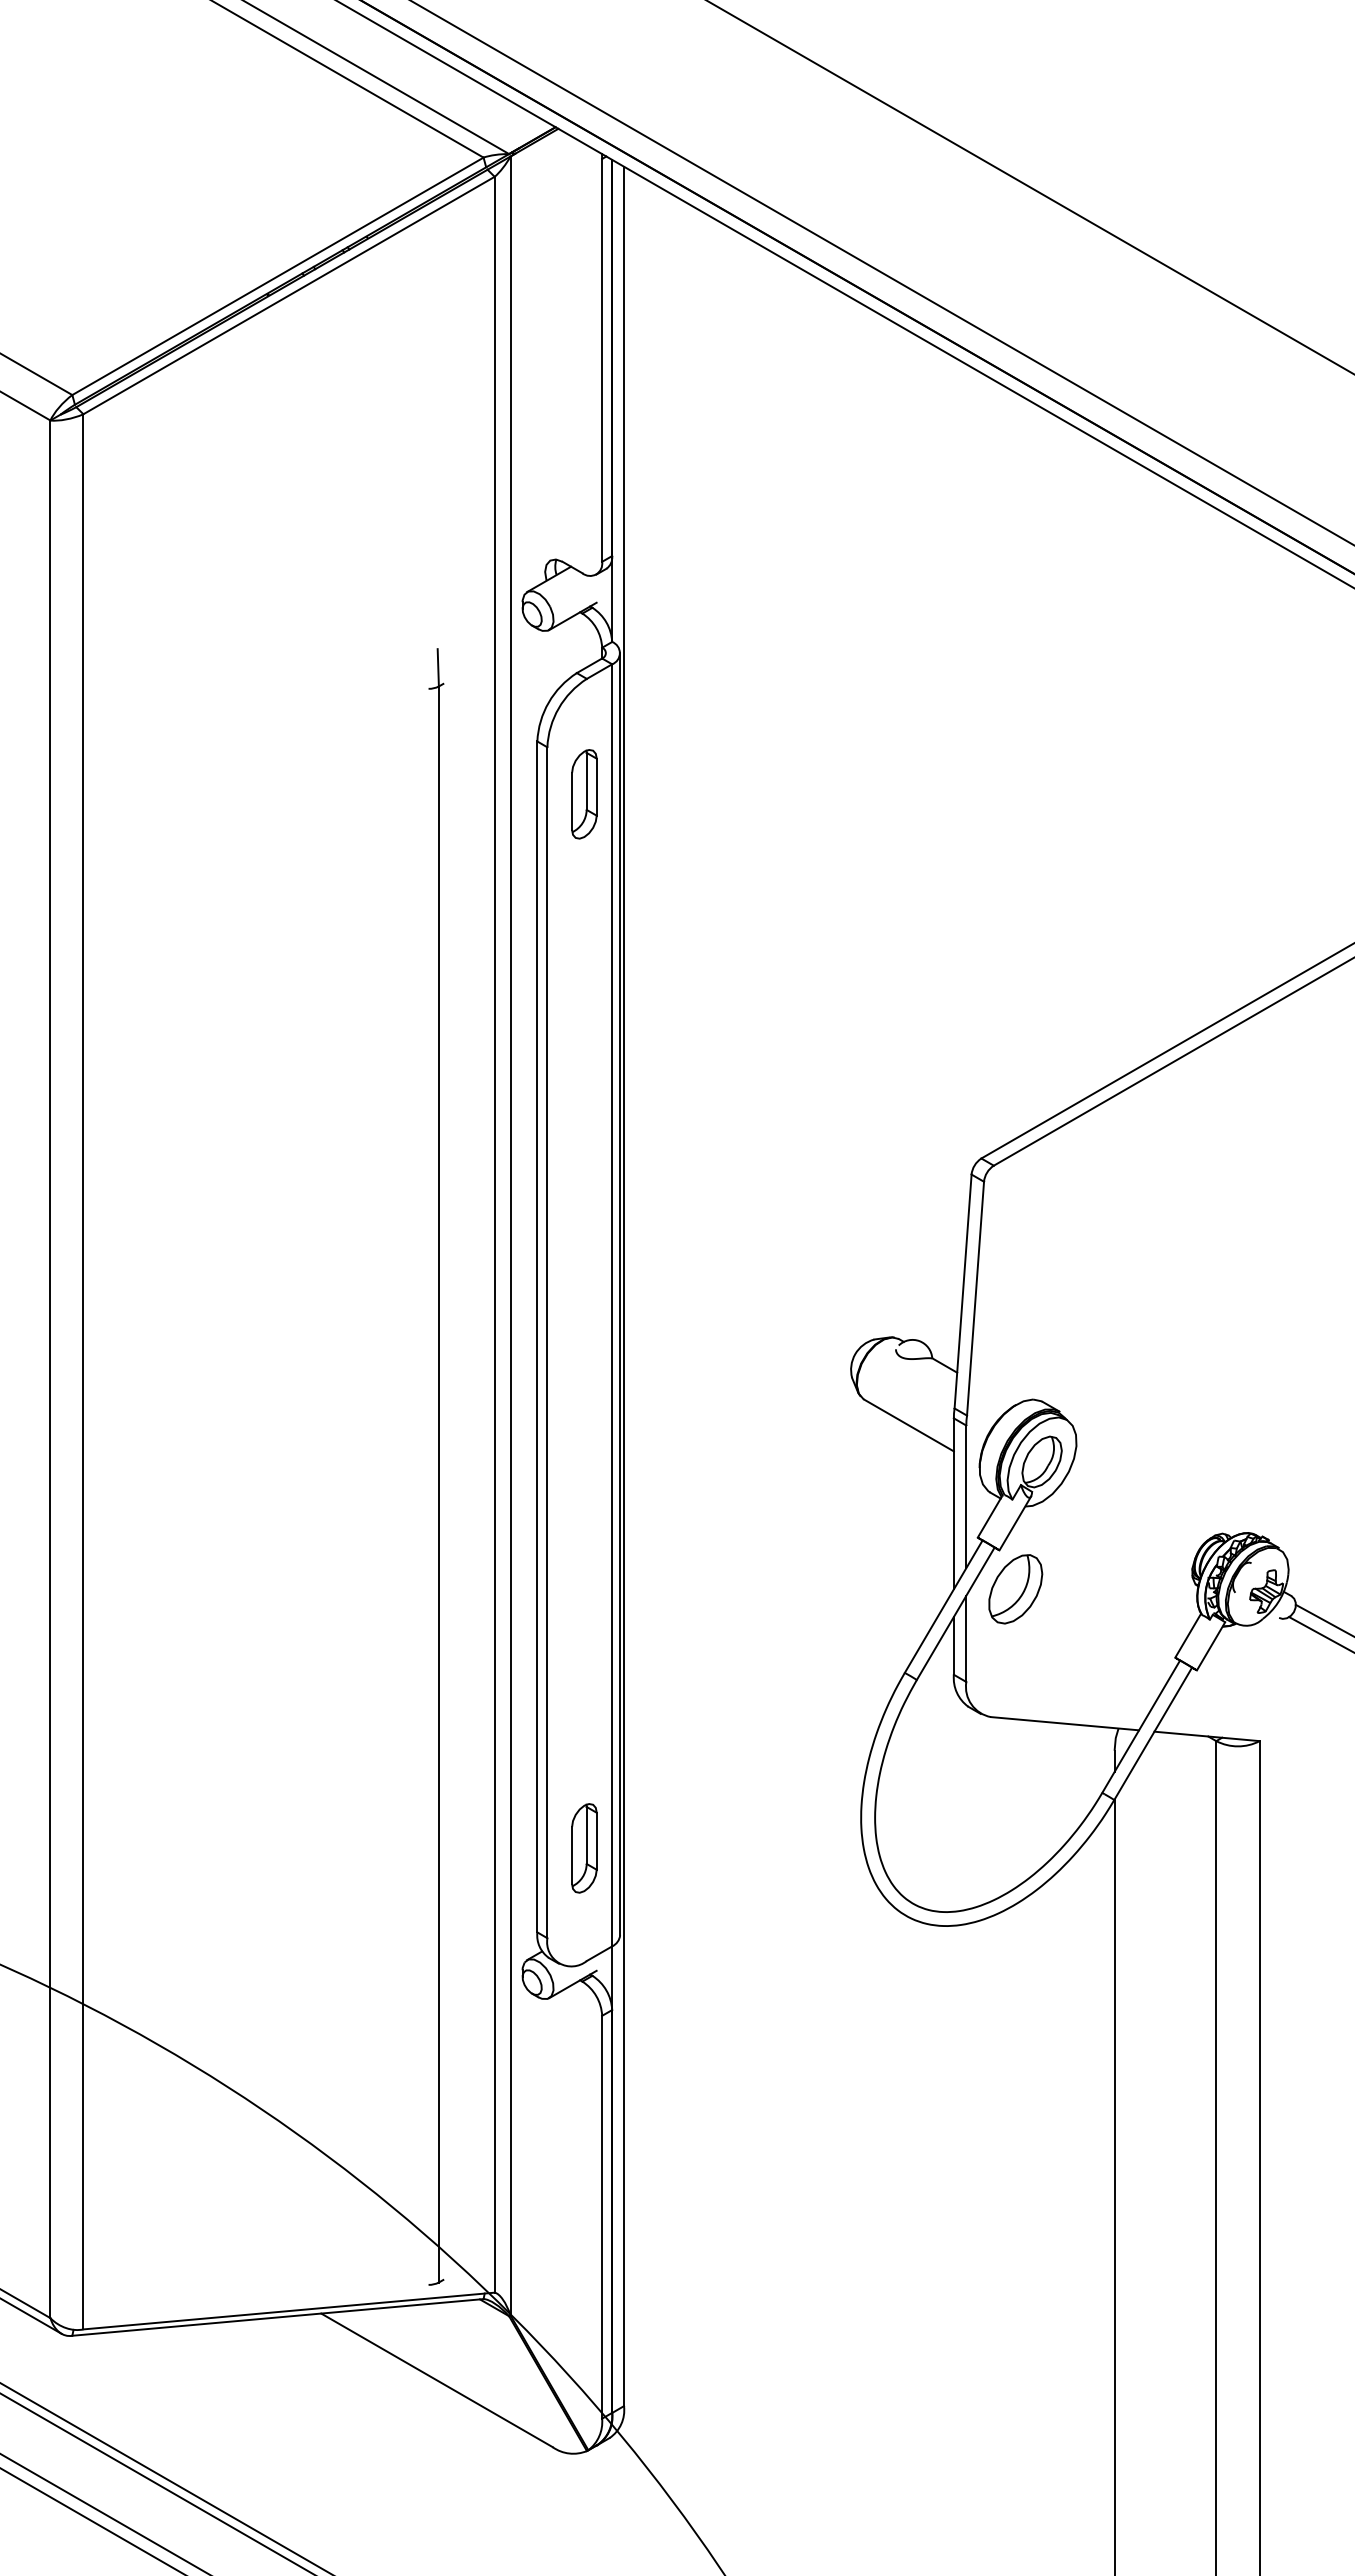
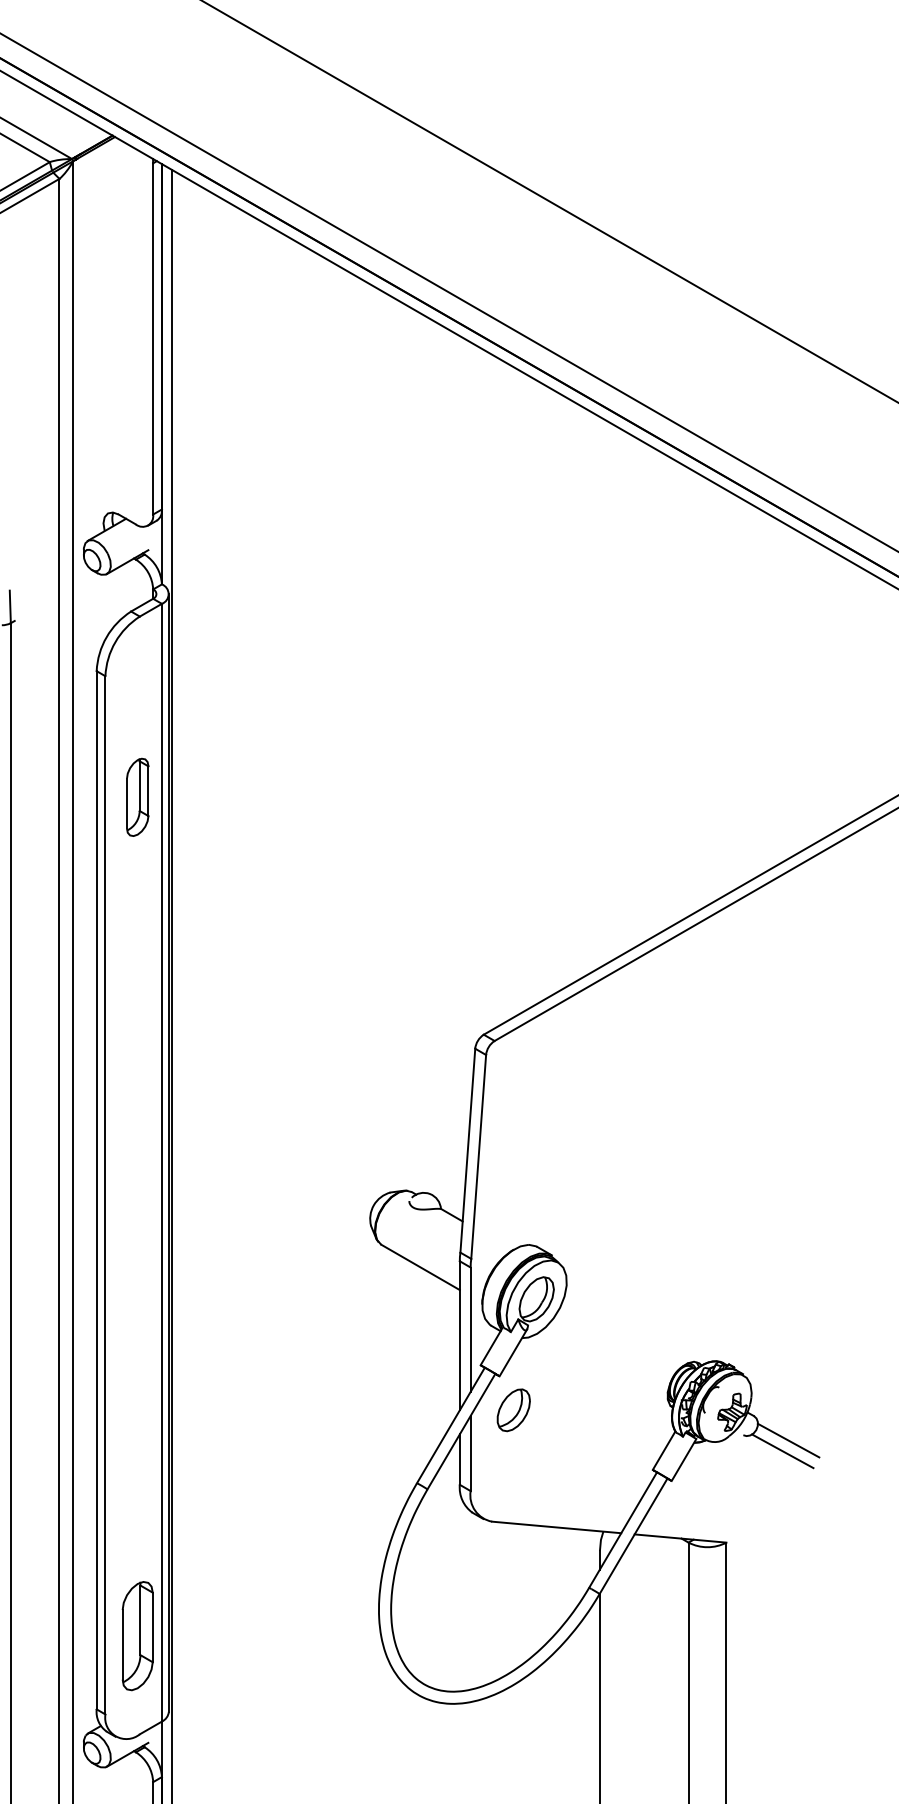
part: (584, 794) -> (137, 797), moved
part: (1015, 1589) -> (513, 1410), size x0.7
part: (584, 1848) -> (137, 1636), size x1.4

